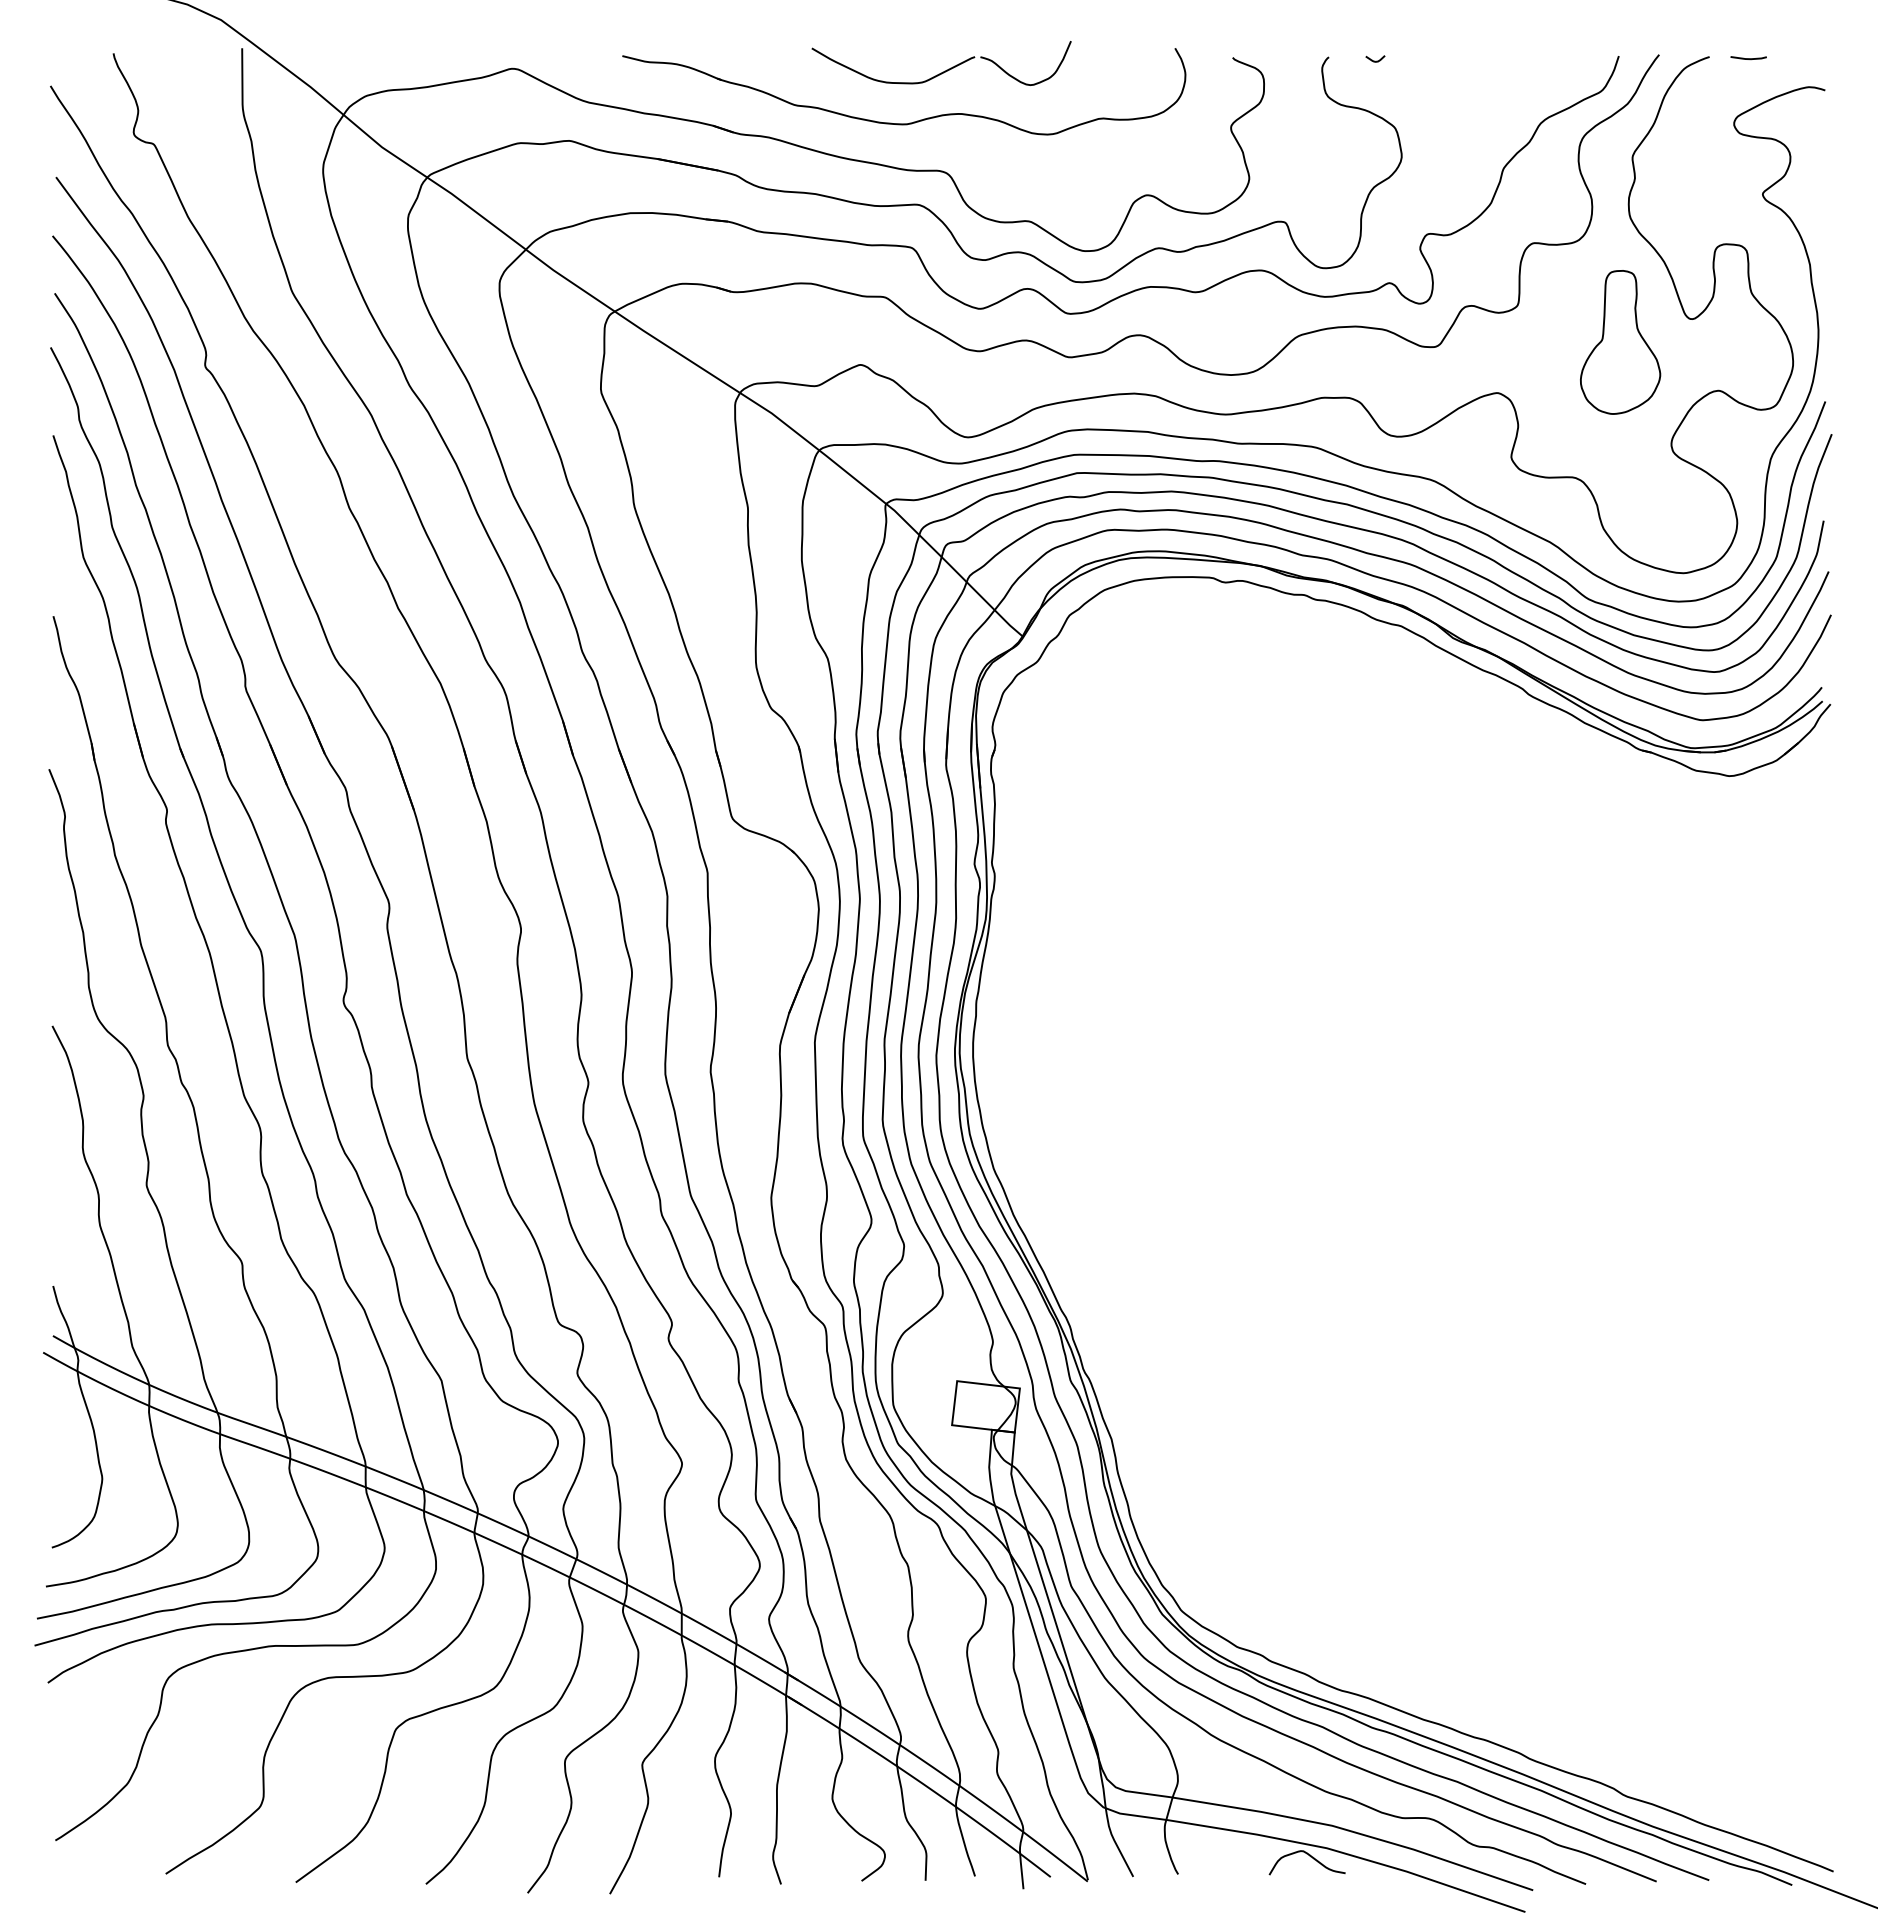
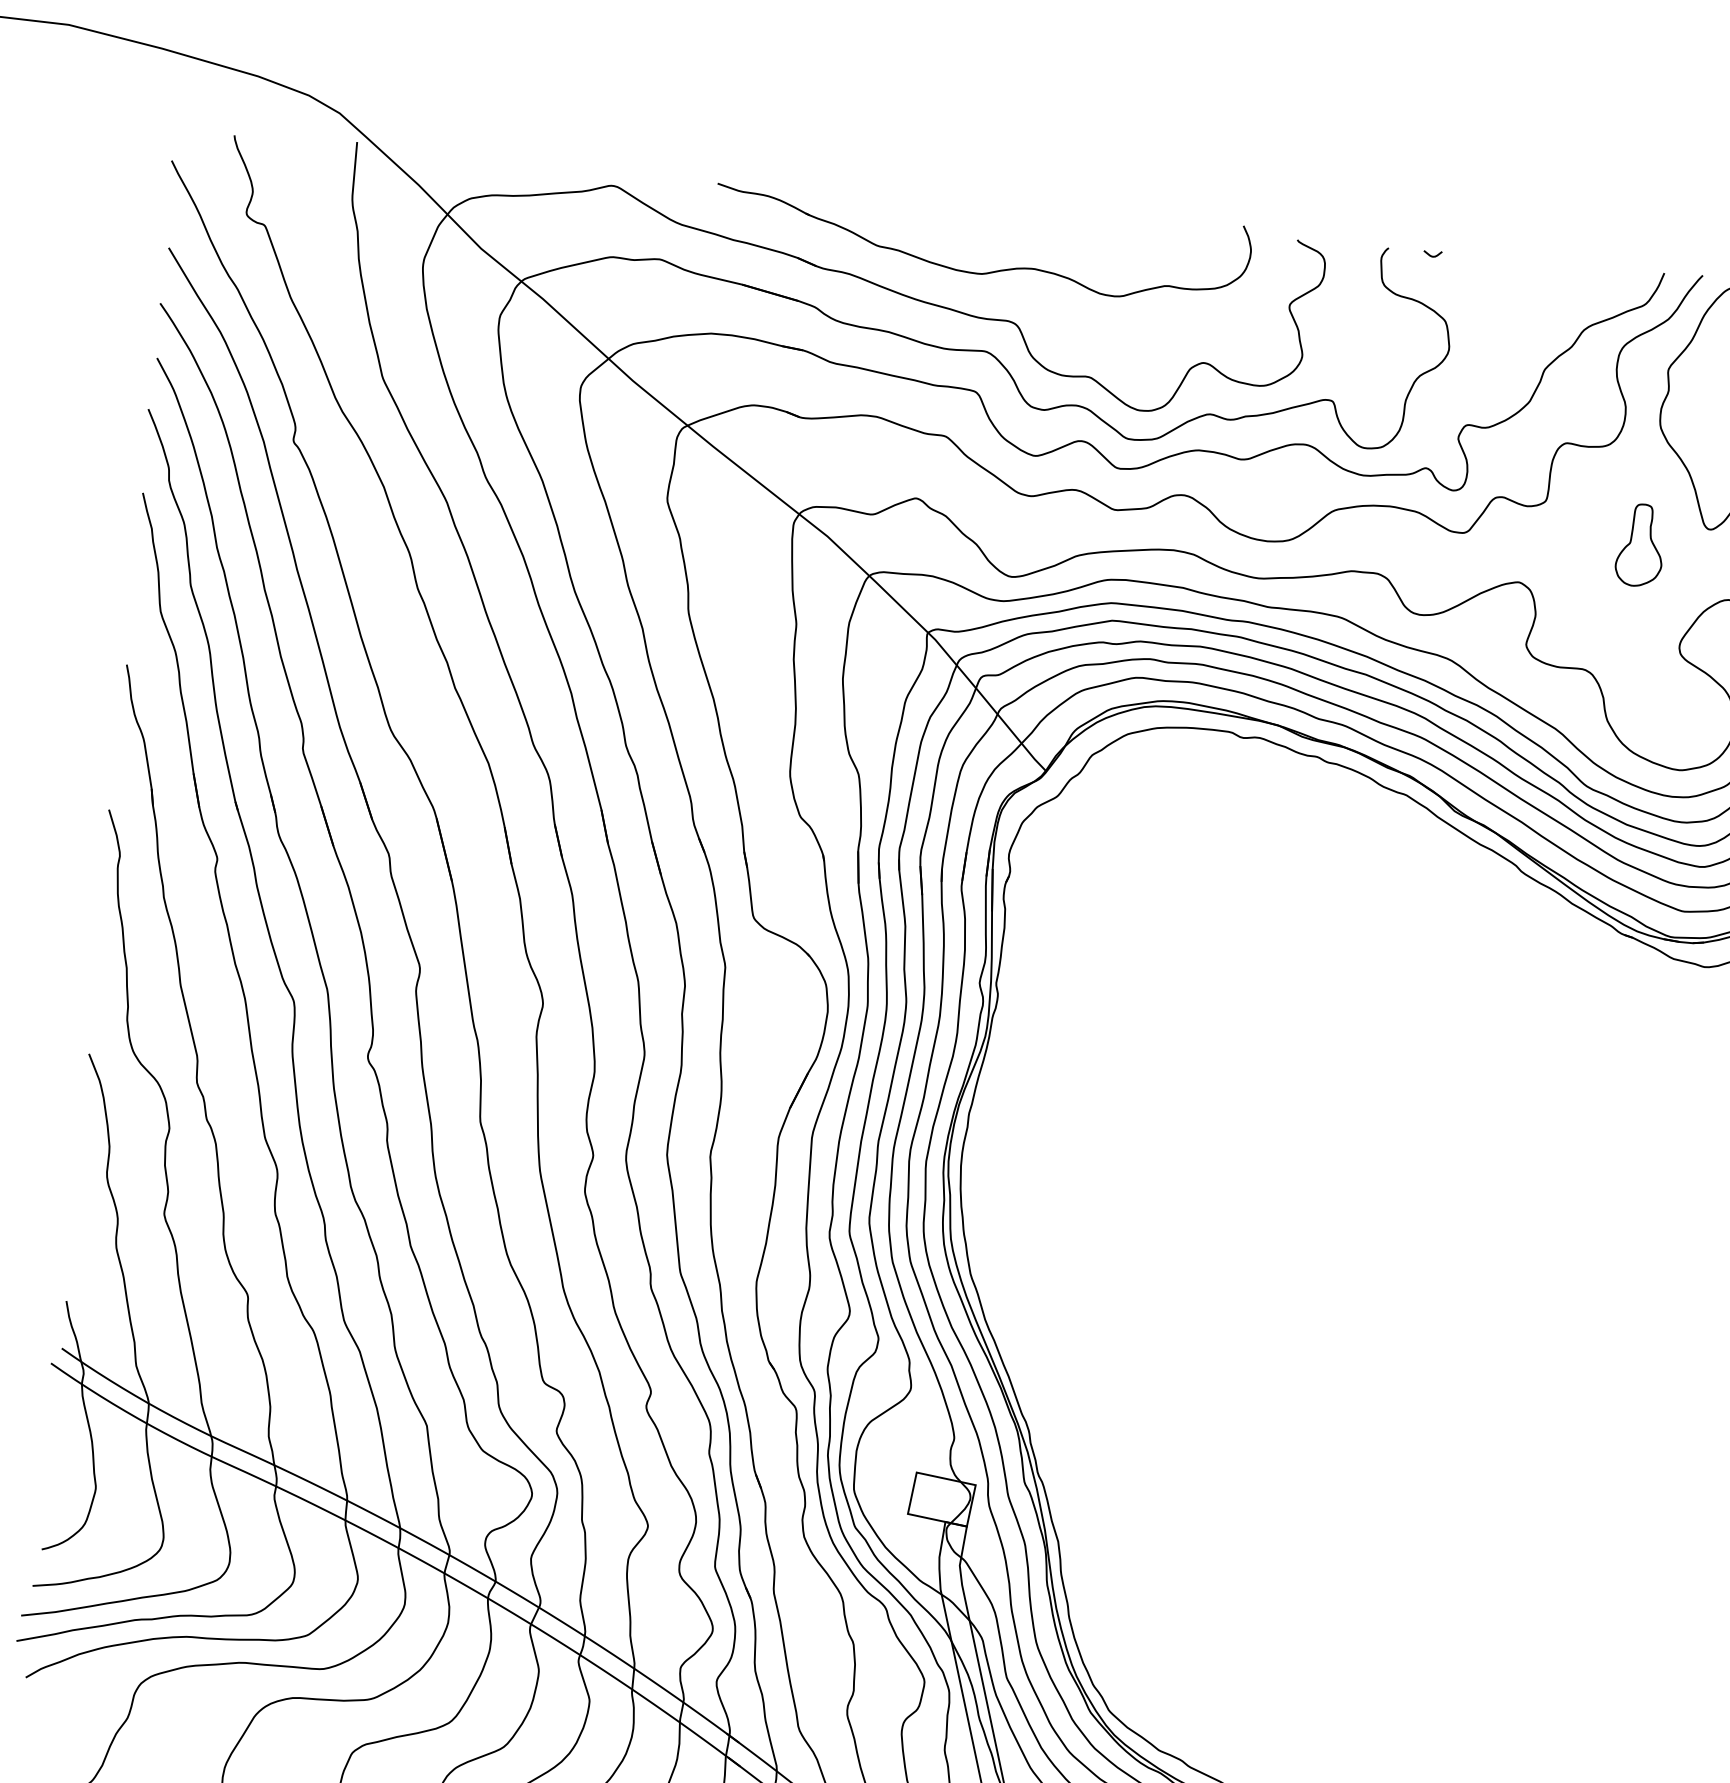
part: (944, 70) -> (1022, 226), removed
part: (1620, 342) -> (1640, 545), size x0.6

